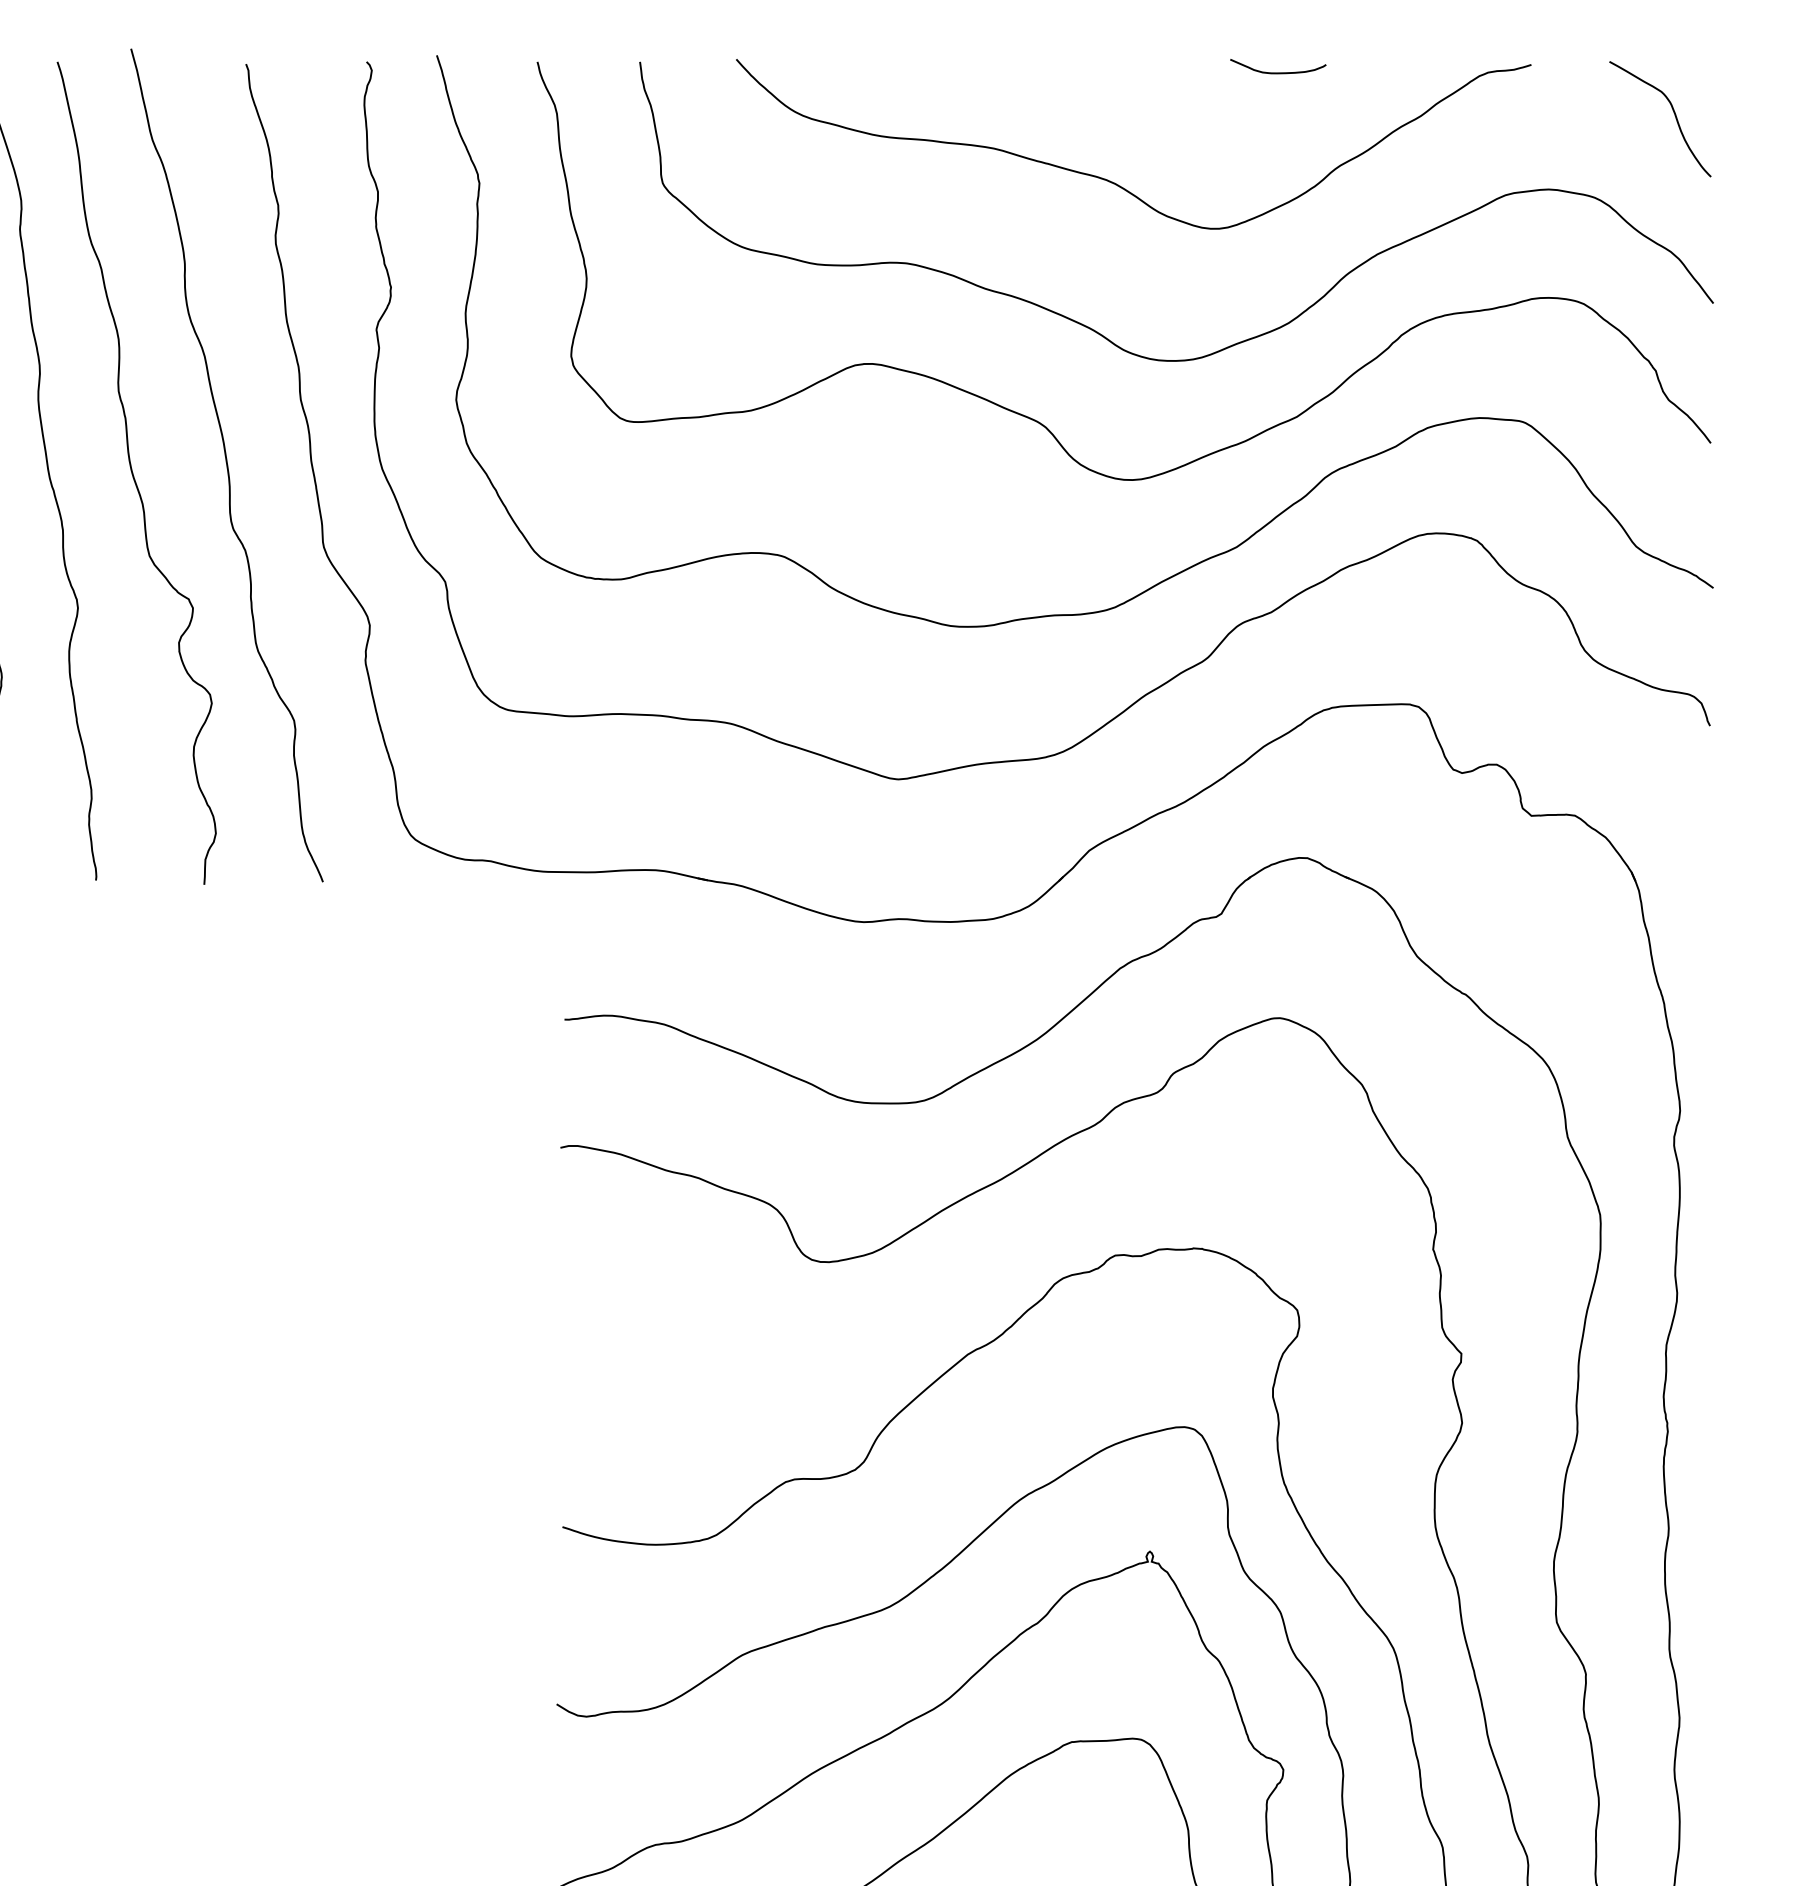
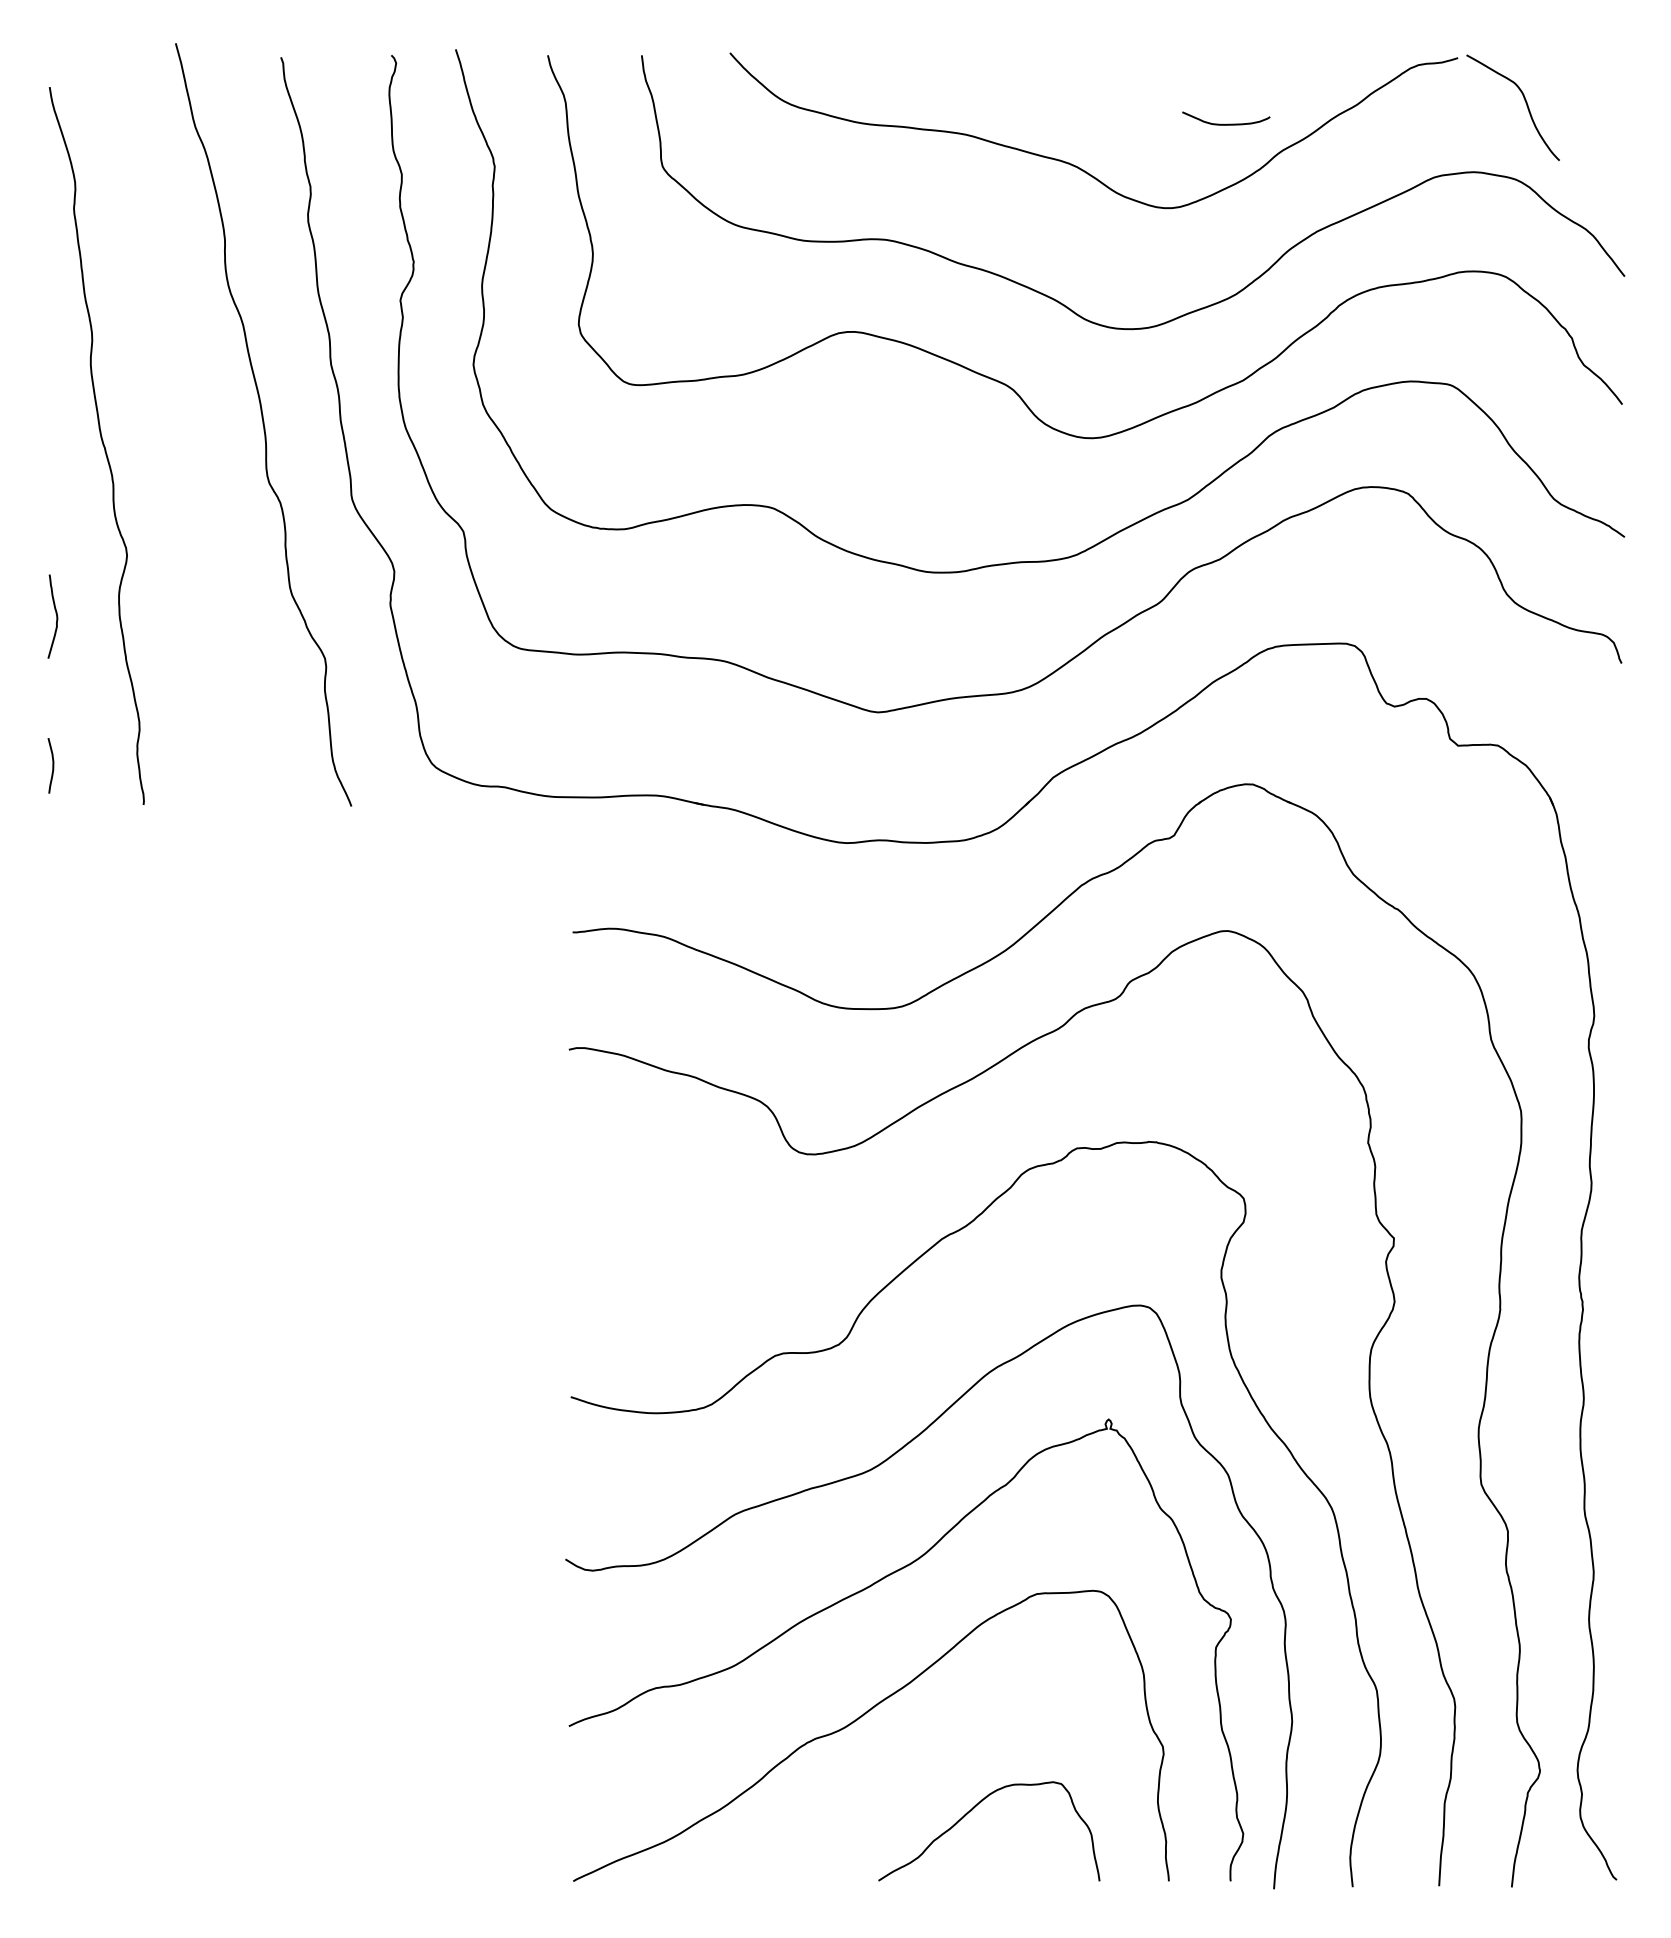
curve: (1278, 71) -> (1226, 123), moved
curve: (1673, 114) -> (1525, 103), moved
curve: (134, 474) -> (178, 433), removed

